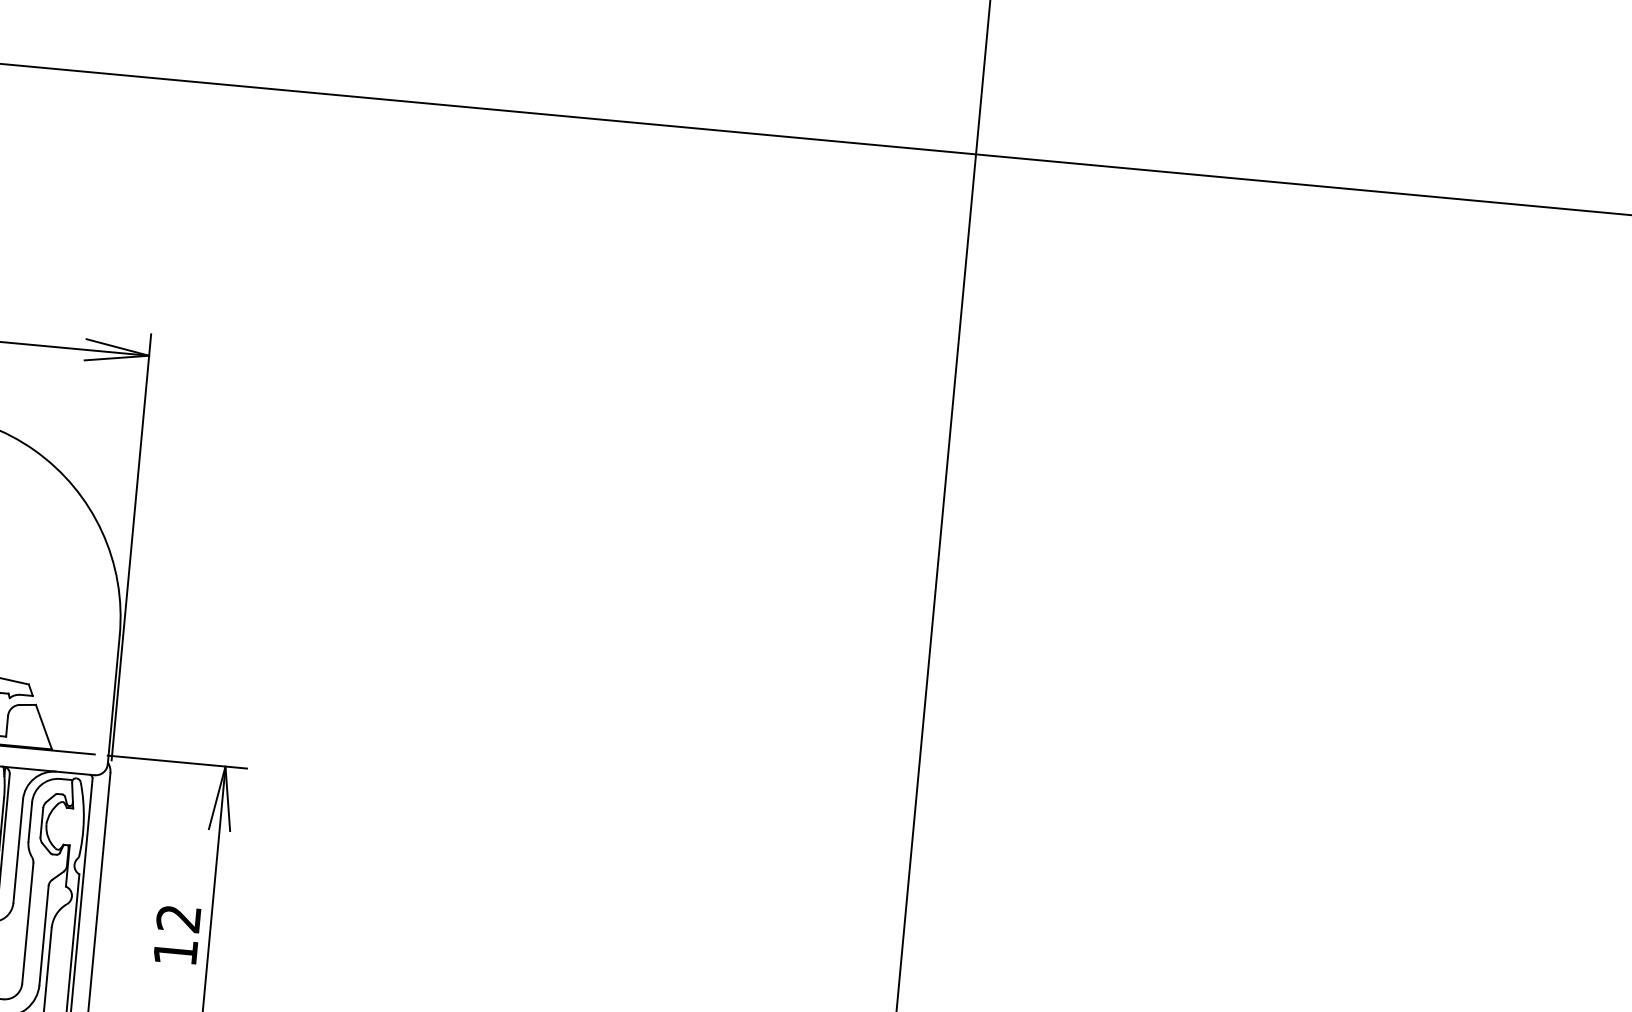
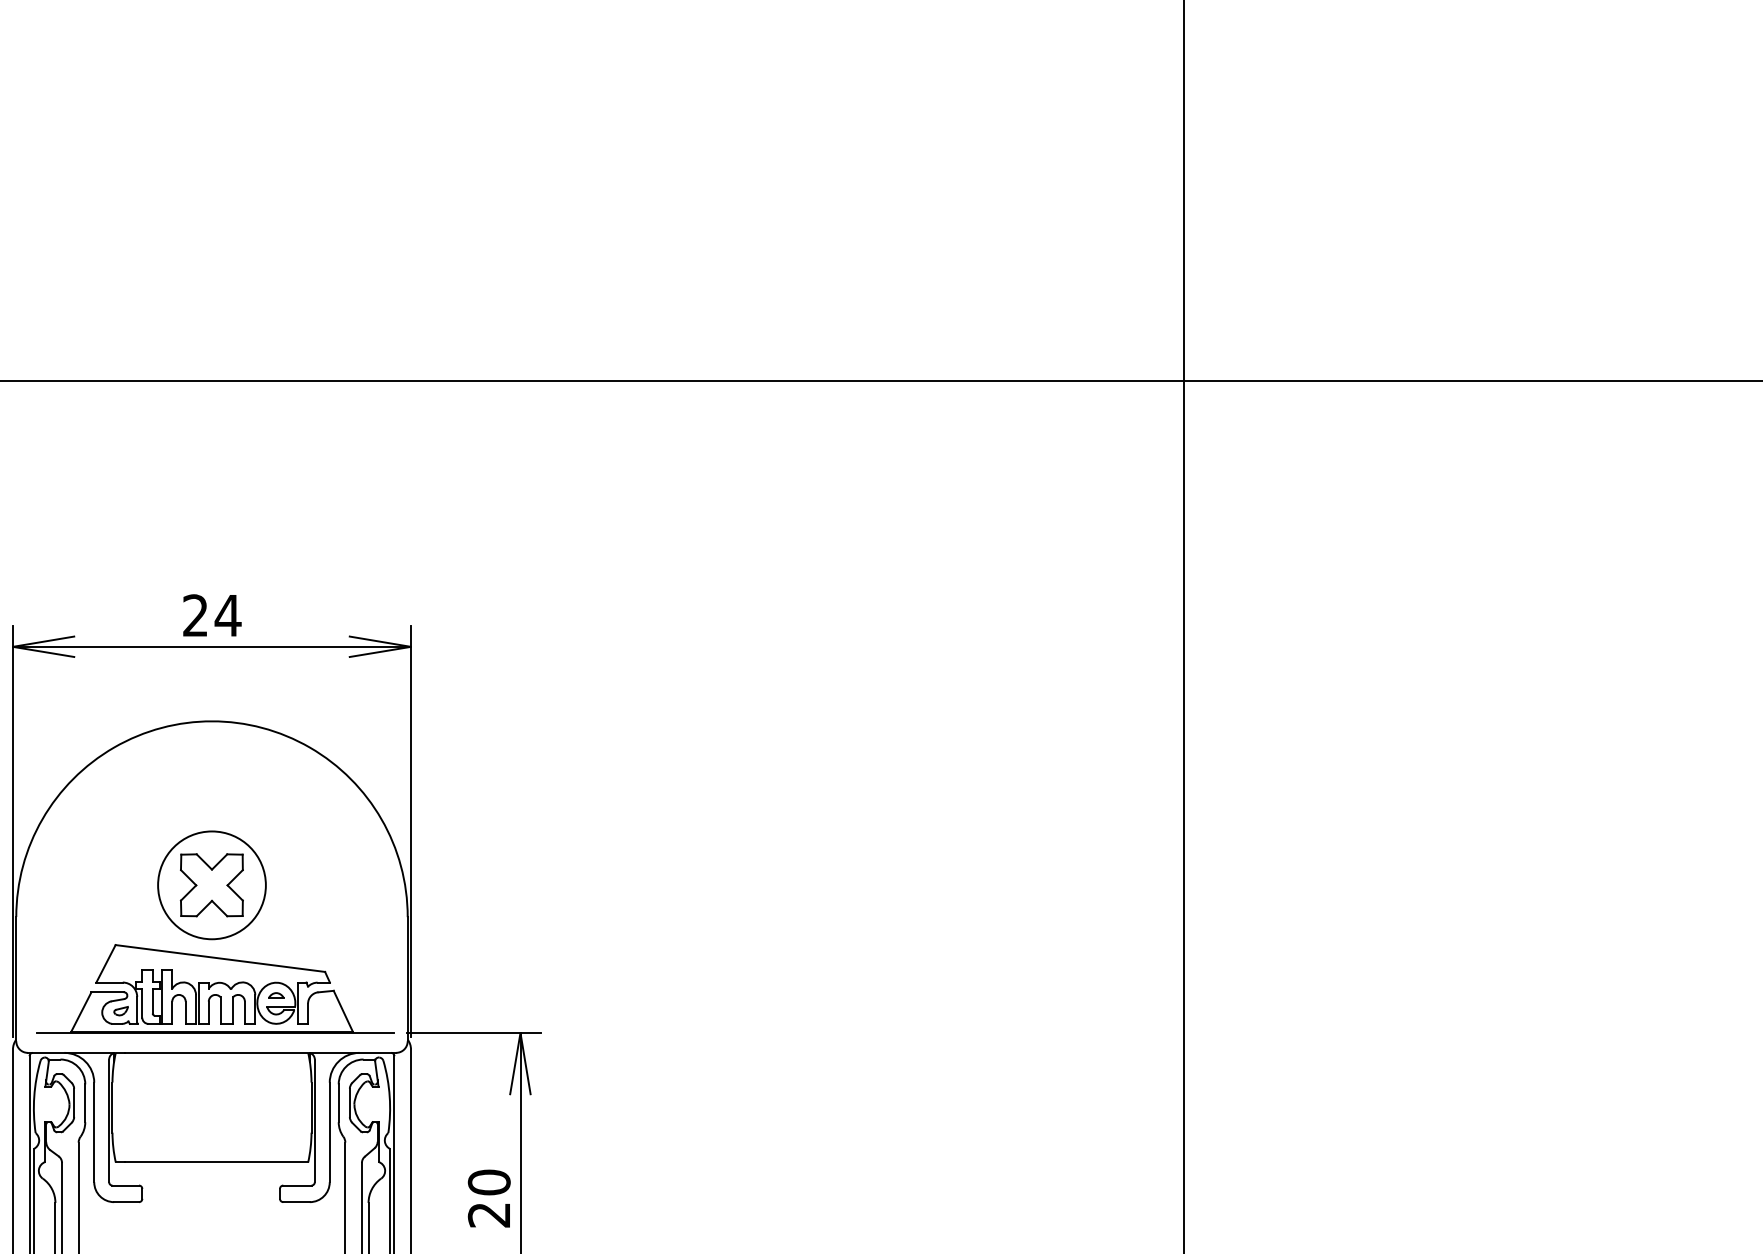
text: (176, 935) -> (488, 1198), 12 -> 20

